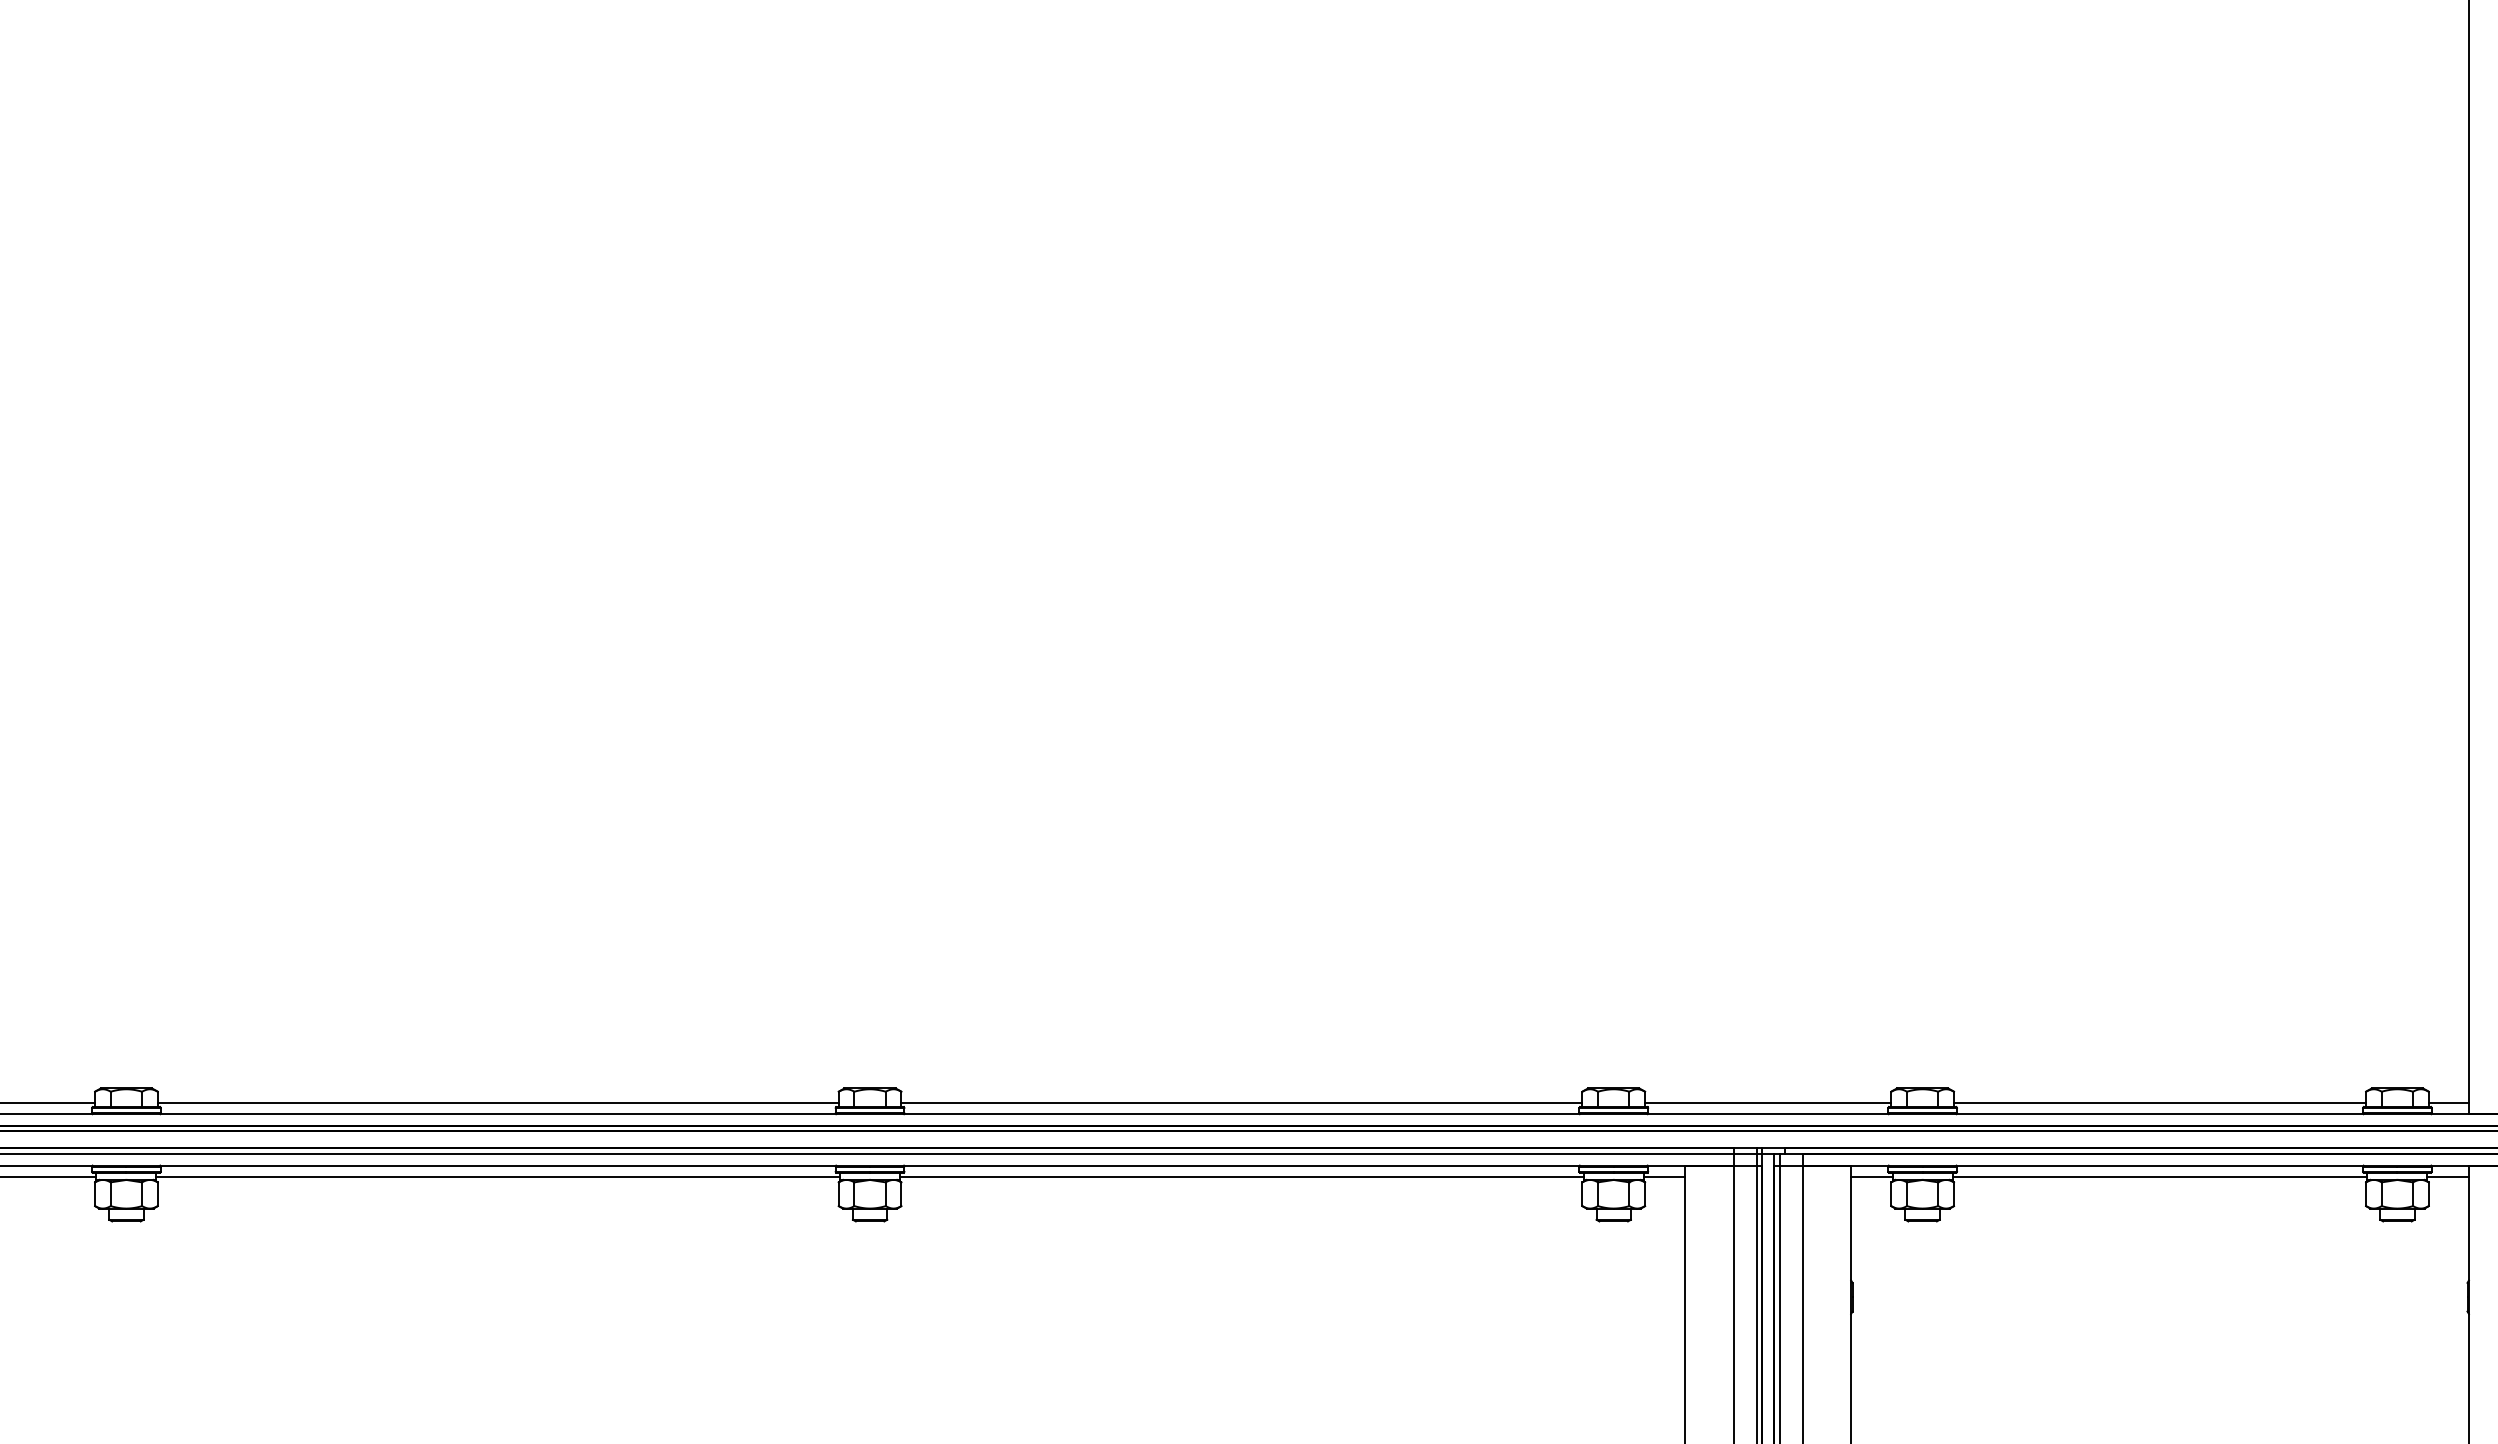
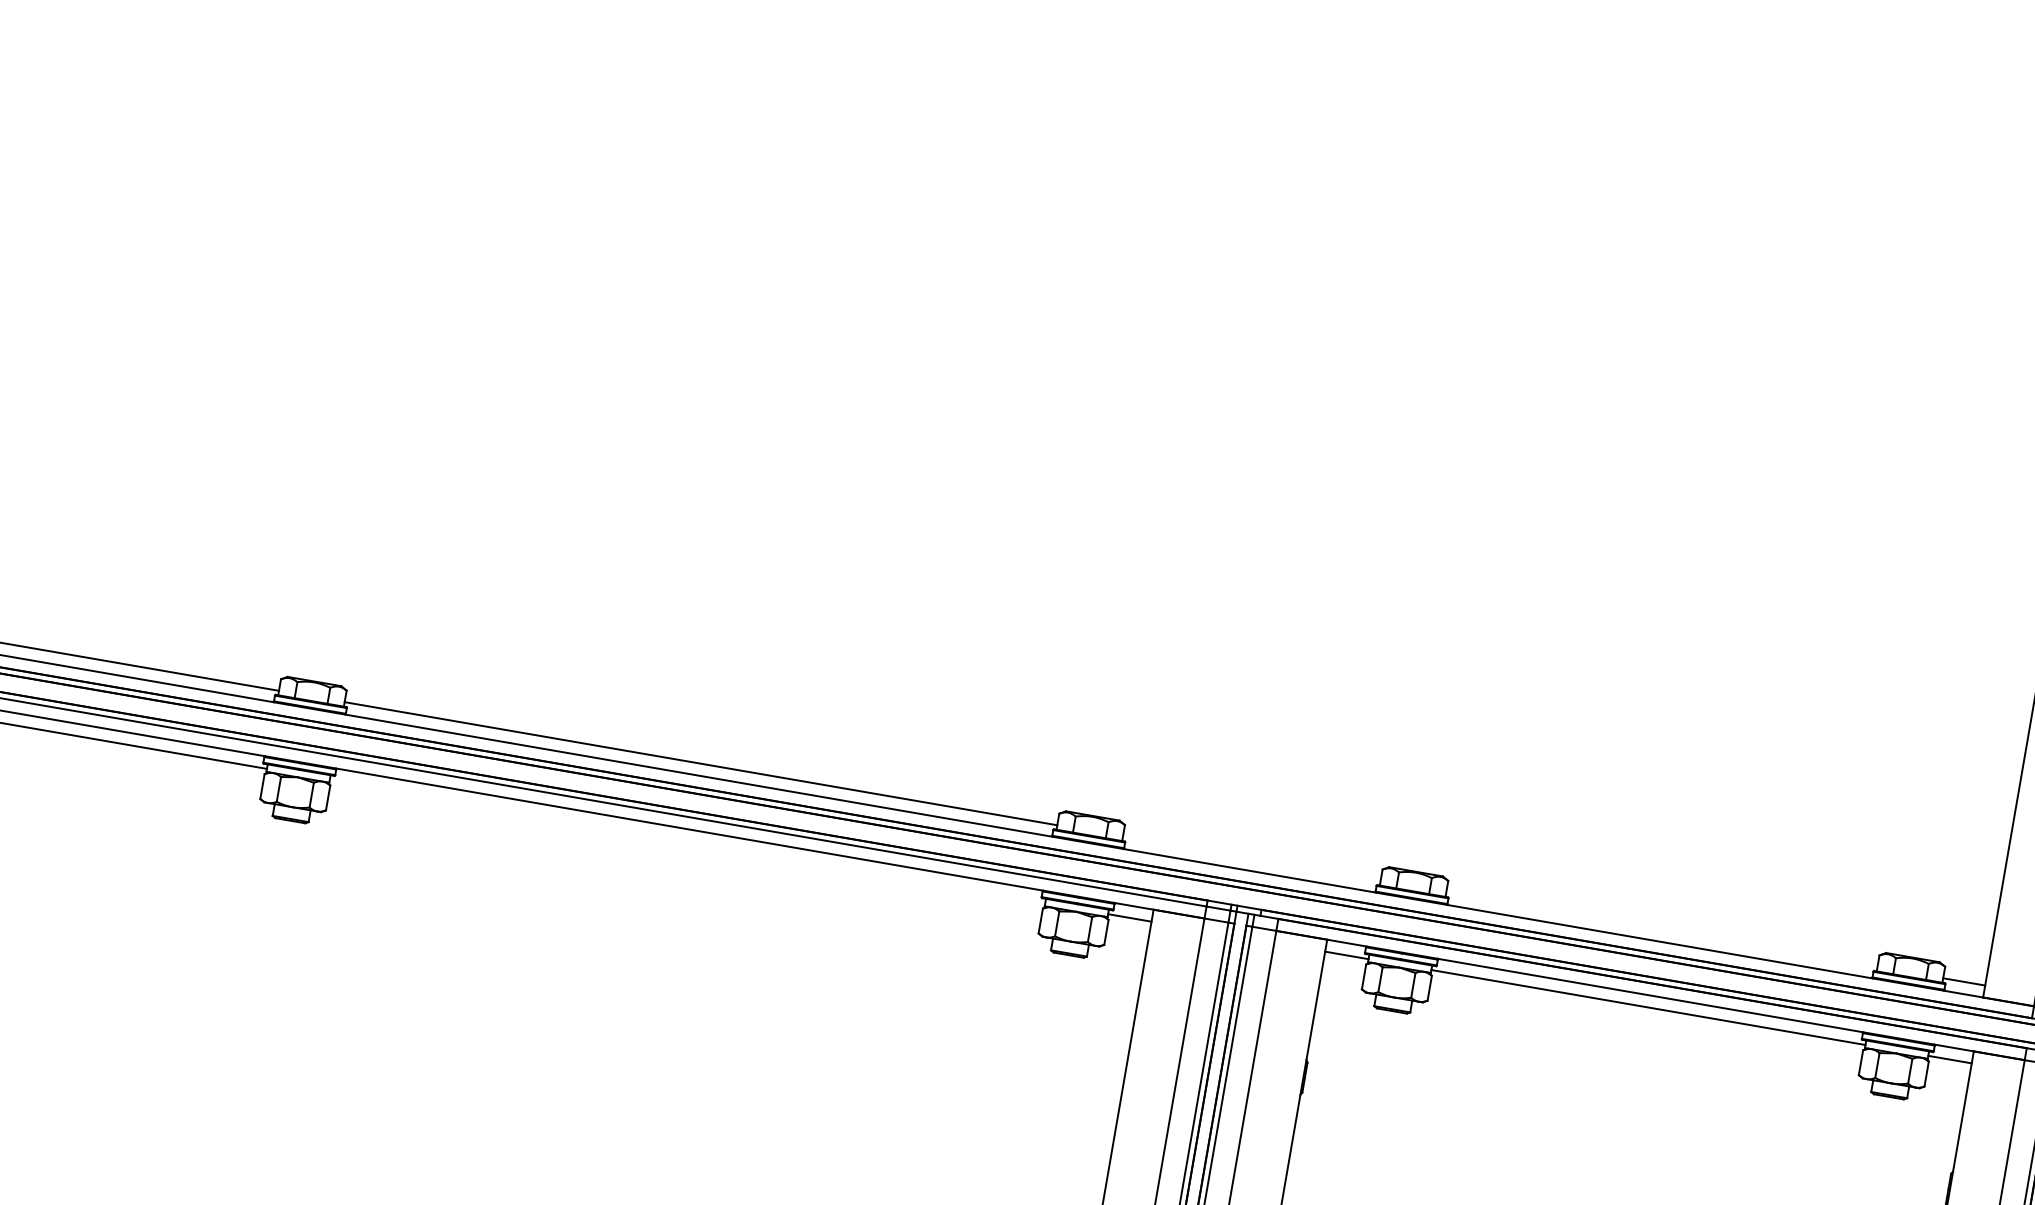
line: (1768, 1102) -> (1252, 858), removed
line: (2160, 1102) -> (1662, 929), removed
line: (1241, 1177) -> (687, 841), removed

